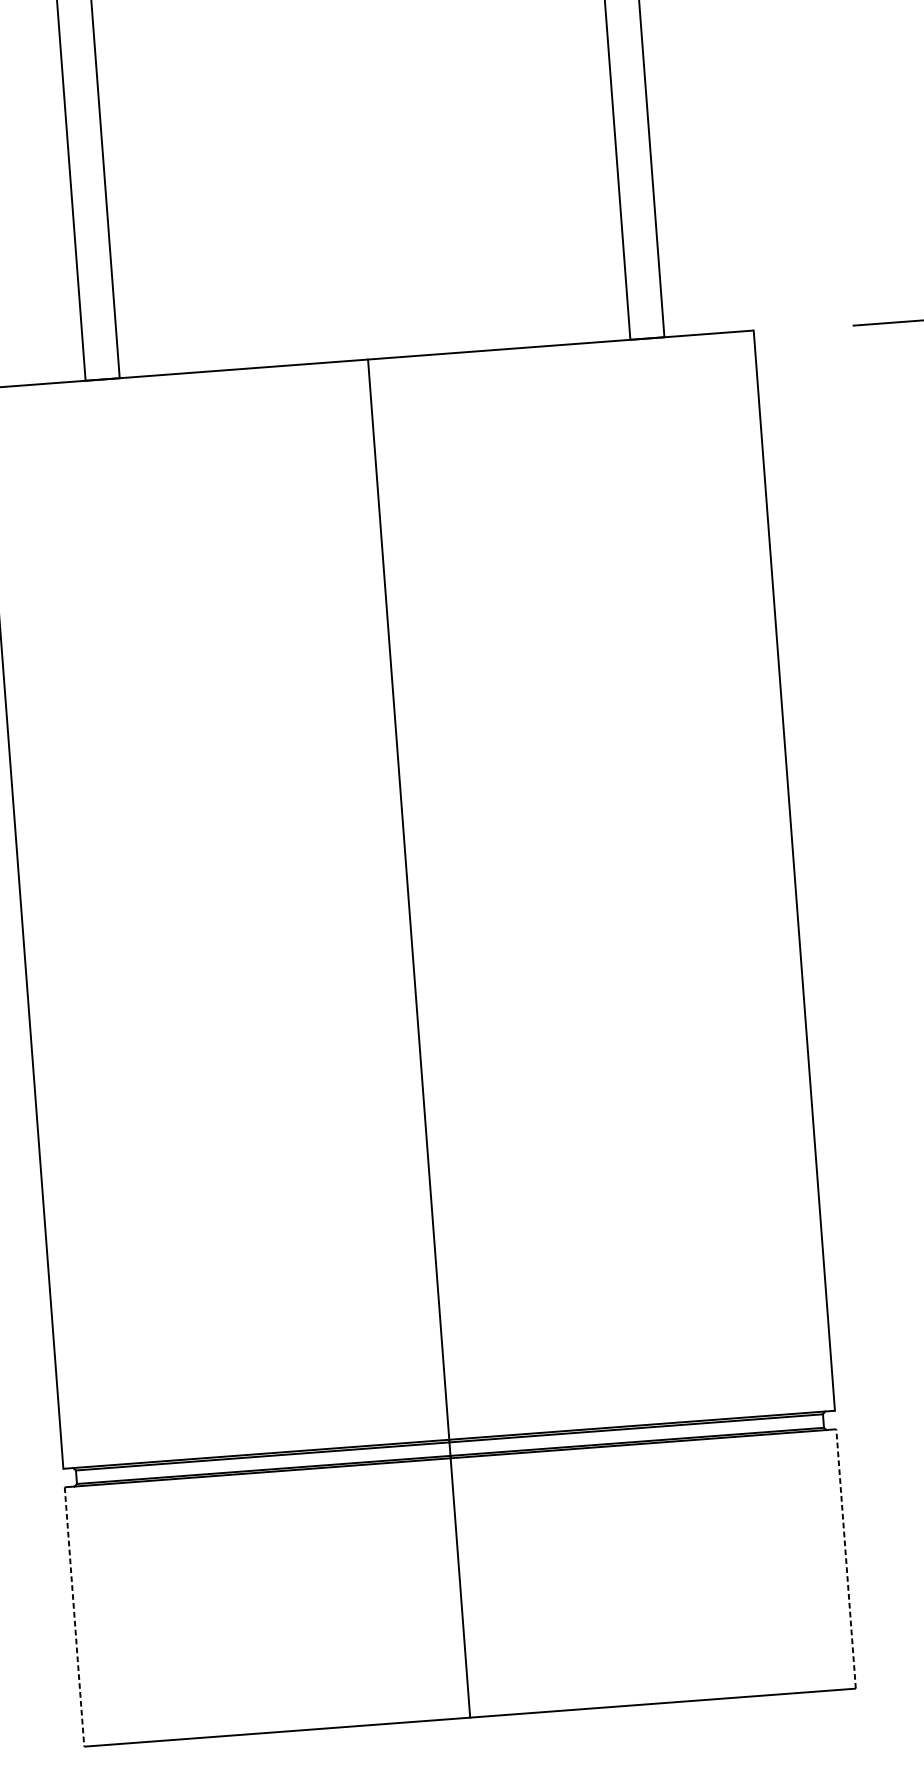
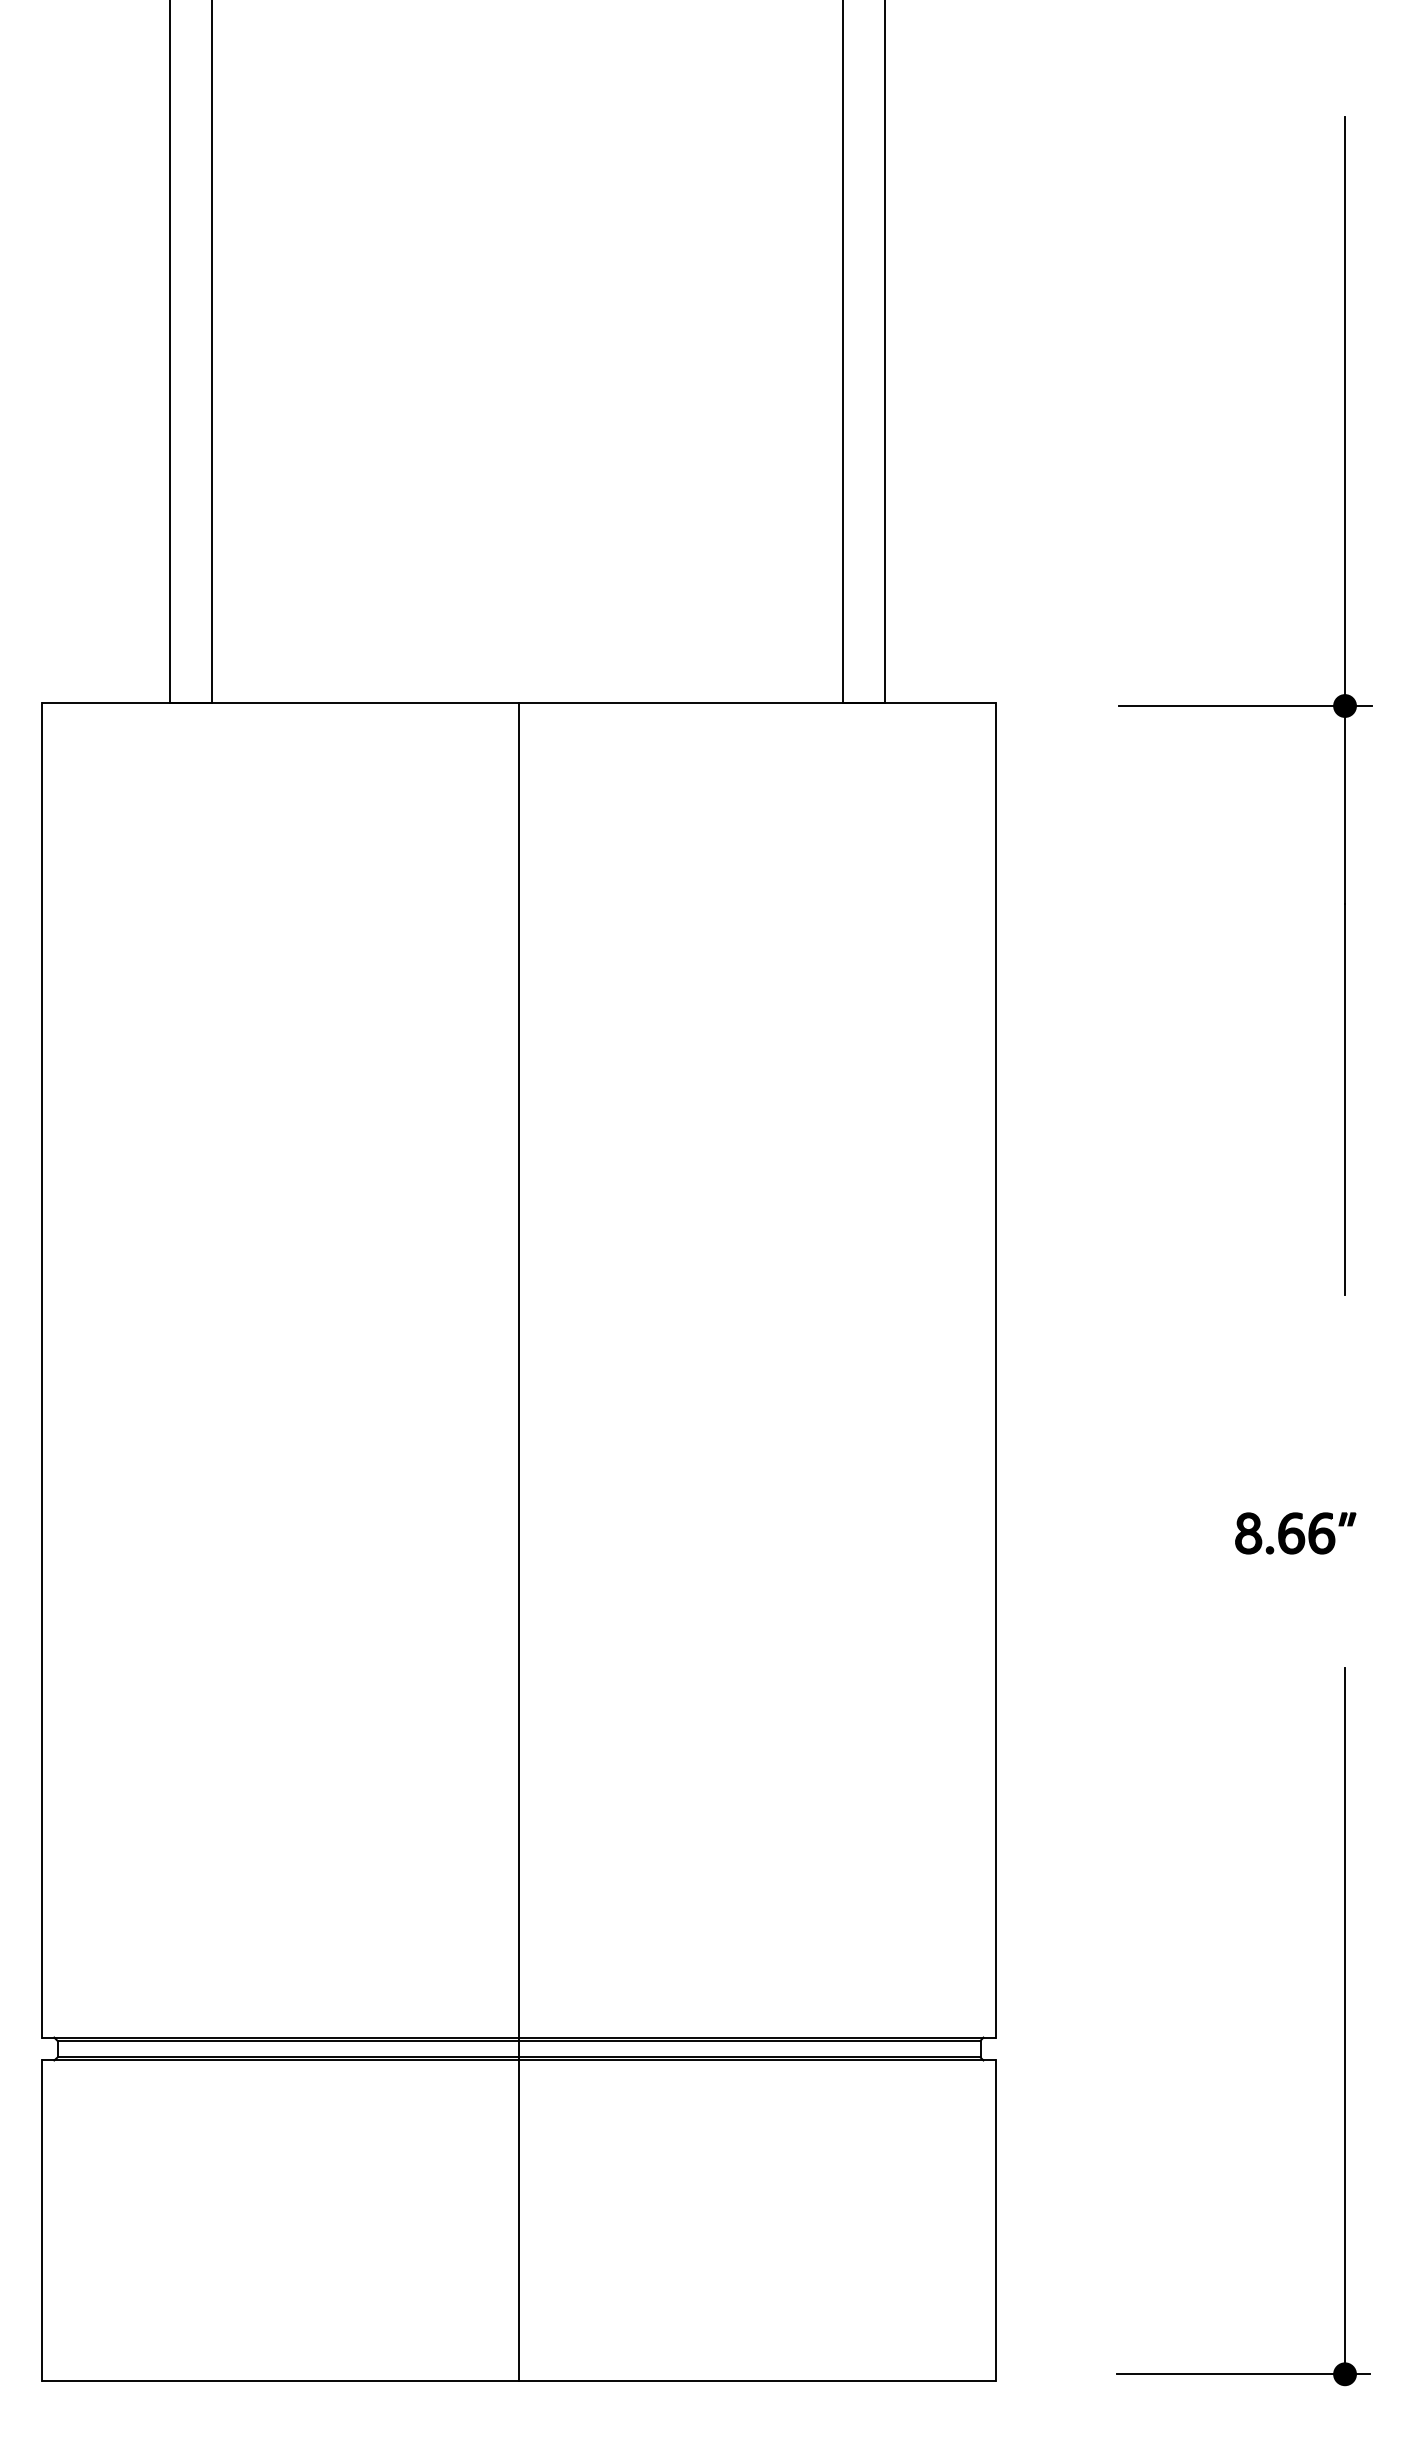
line: (846, 1558) -> (995, 2220), dashed -> solid
line: (74, 1617) -> (42, 2221), dashed -> solid

